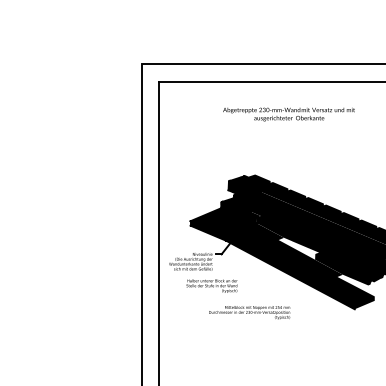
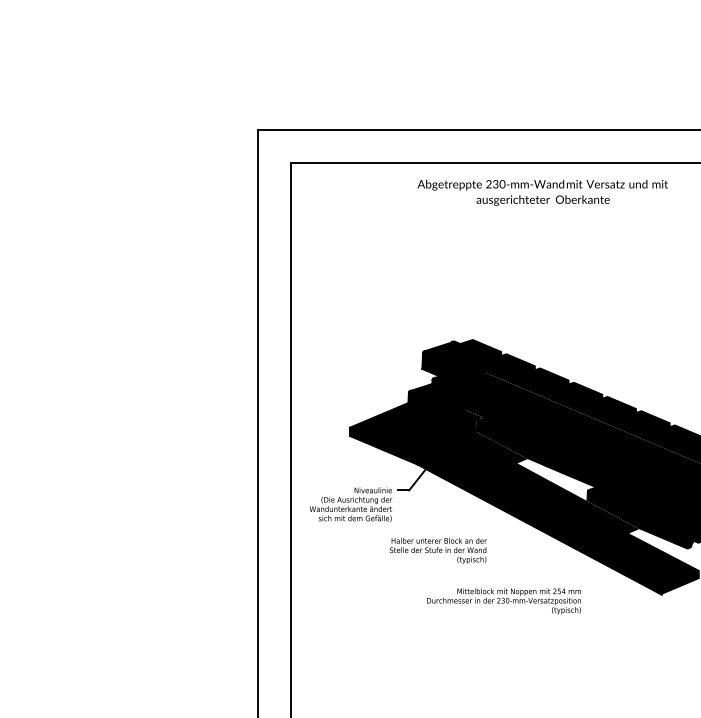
text: (288, 114) -> (541, 192), moved
text: (211, 285) -> (437, 549), moved
text: (249, 312) -> (503, 600), moved

